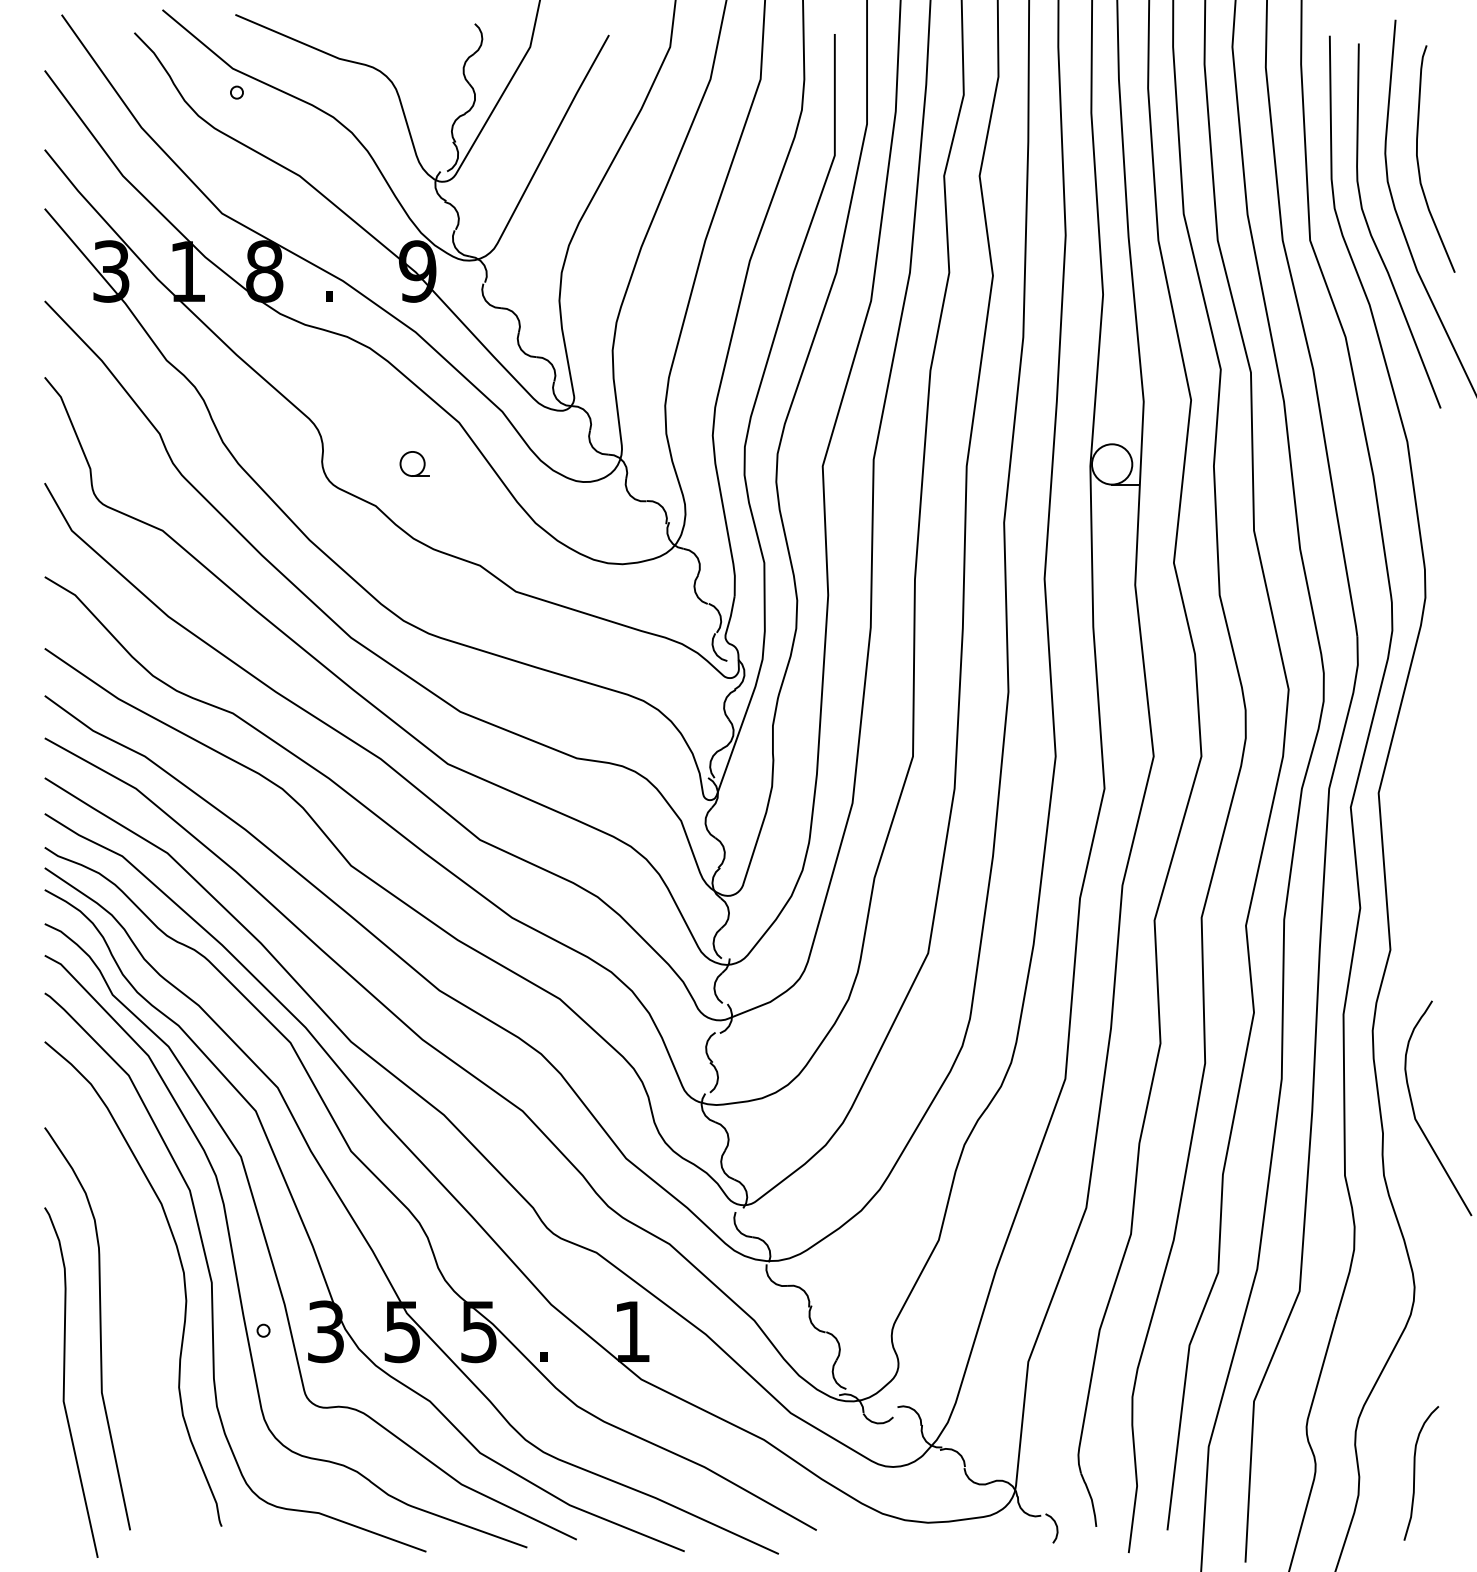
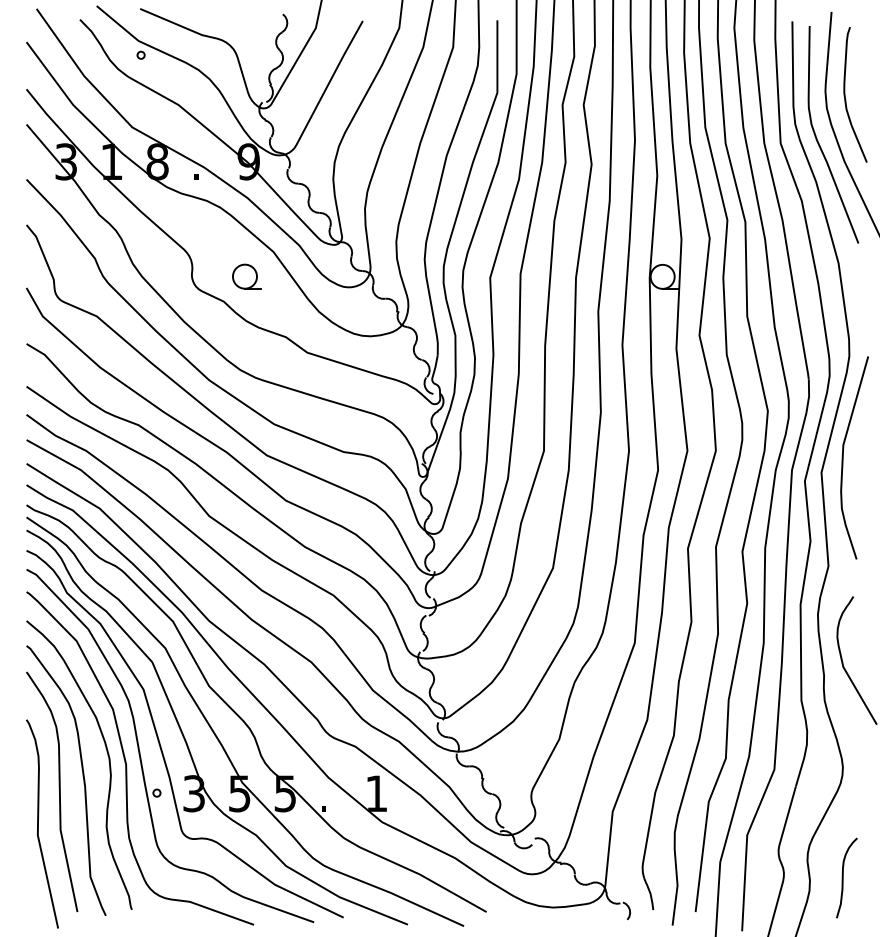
part: (413, 463) -> (246, 276), size x1.67
curve: (1415, 767) -> (843, 457), added
curve: (138, 1302) -> (82, 776), added

